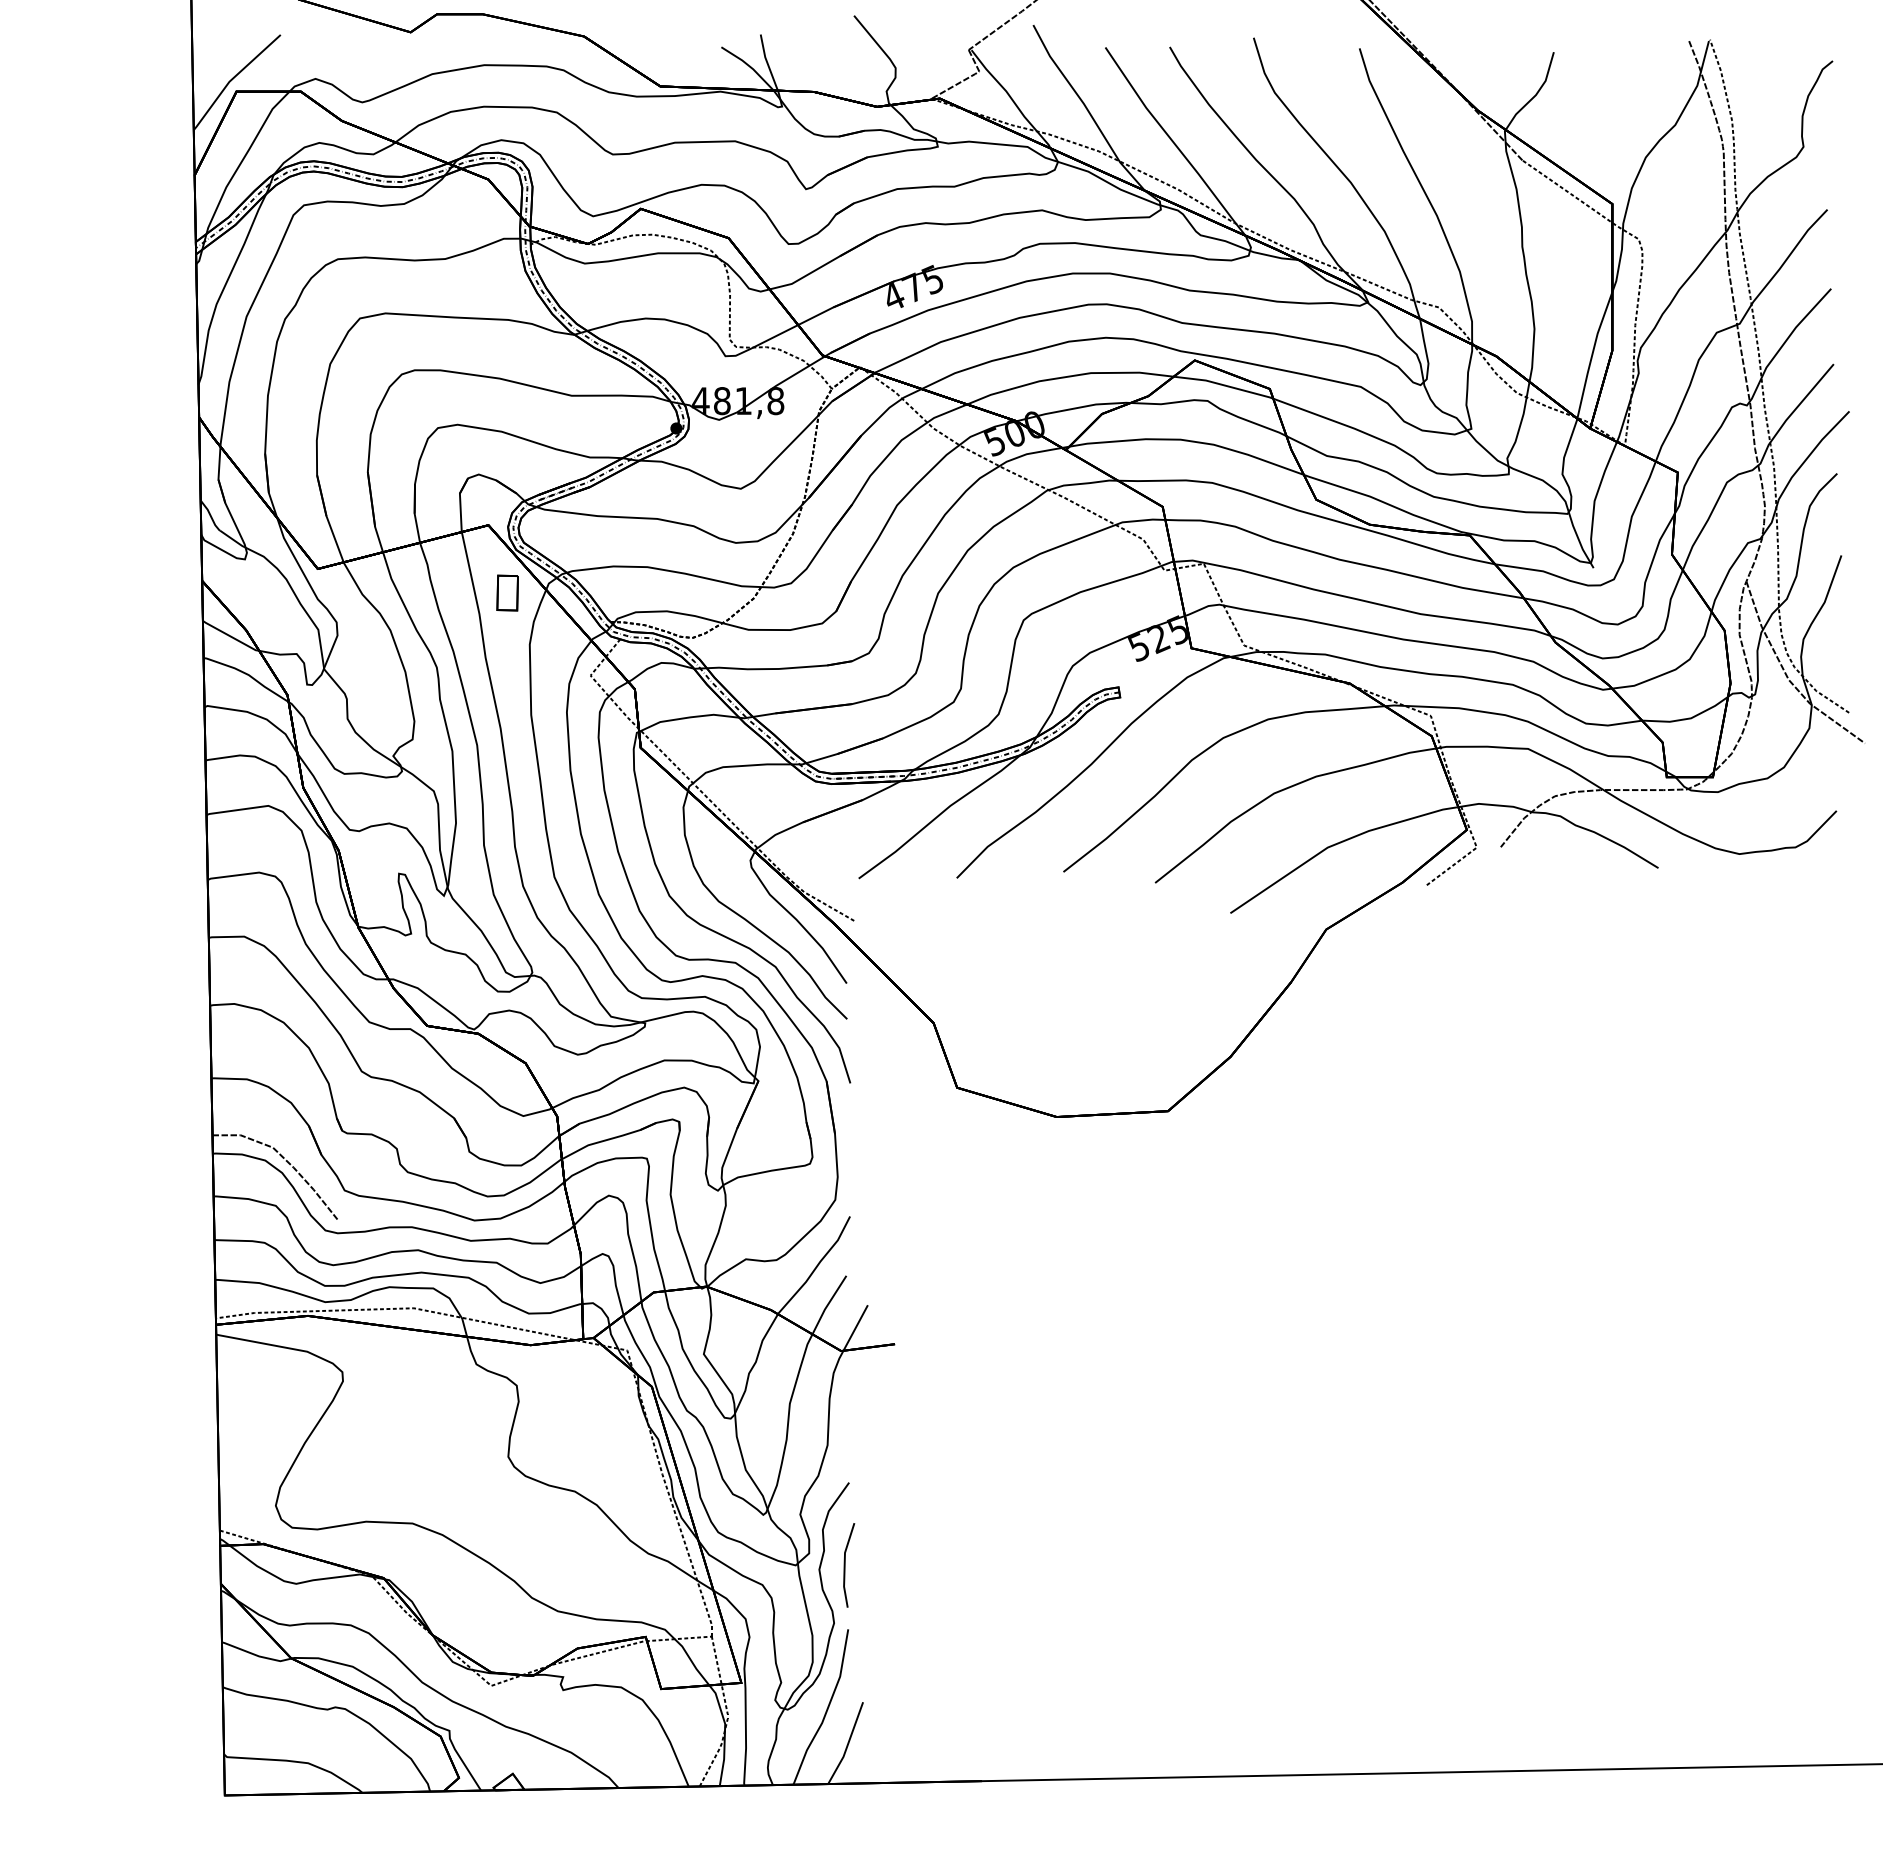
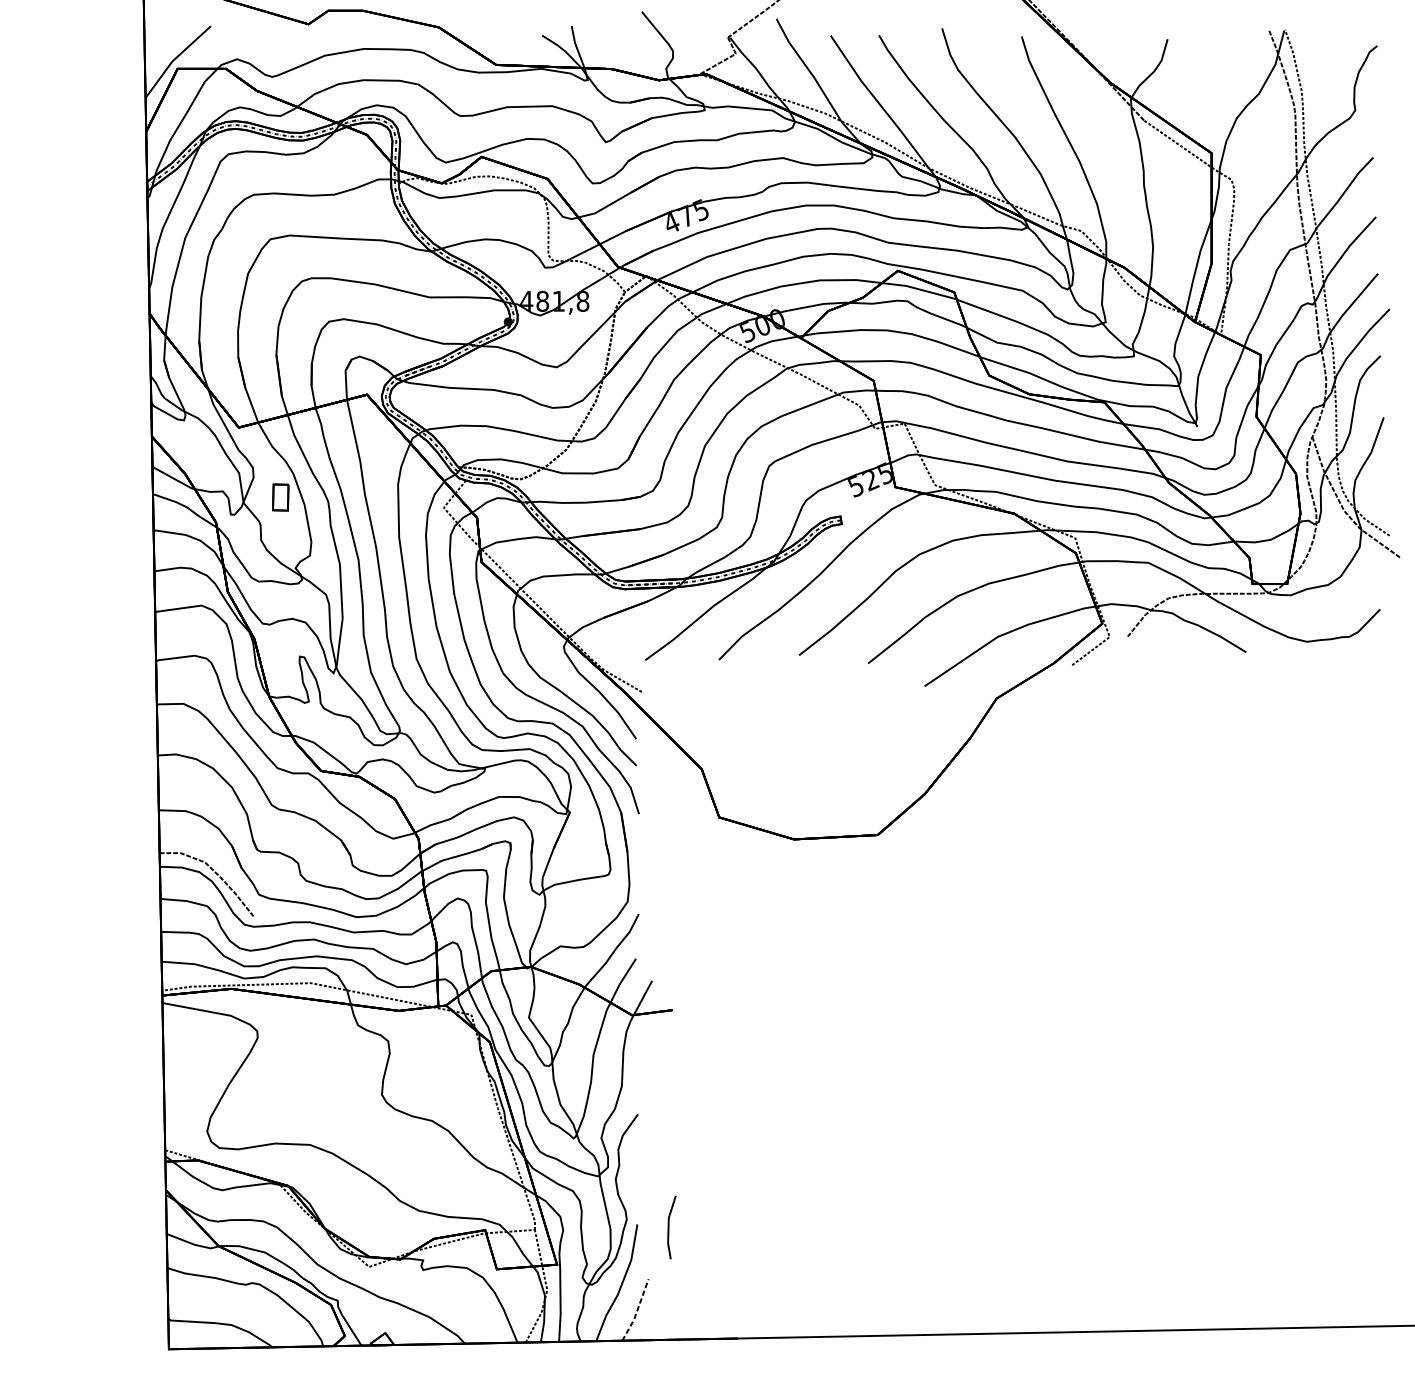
part: (507, 592) -> (280, 497), moved
line: (845, 1565) -> (669, 1227), moved
line: (847, 1744) -> (636, 1310), solid -> dashed

